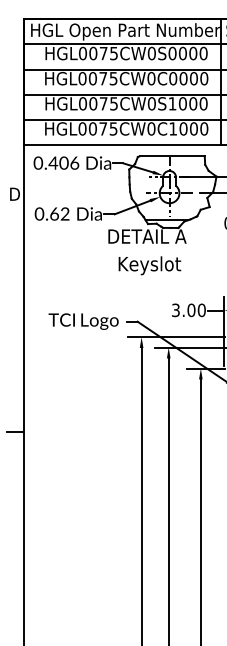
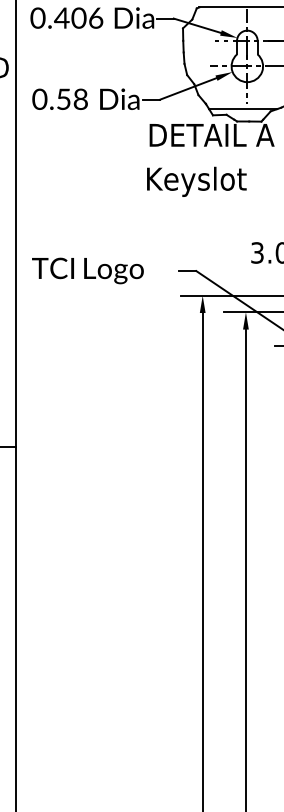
text: (59, 213) -> (71, 98), 0.62 -> 0.58
text: (149, 265) -> (196, 181), moved
text: (83, 321) -> (87, 270), moved

